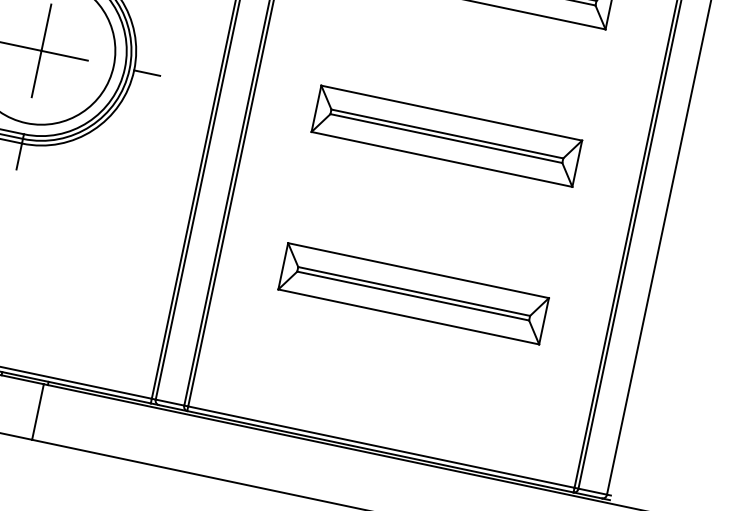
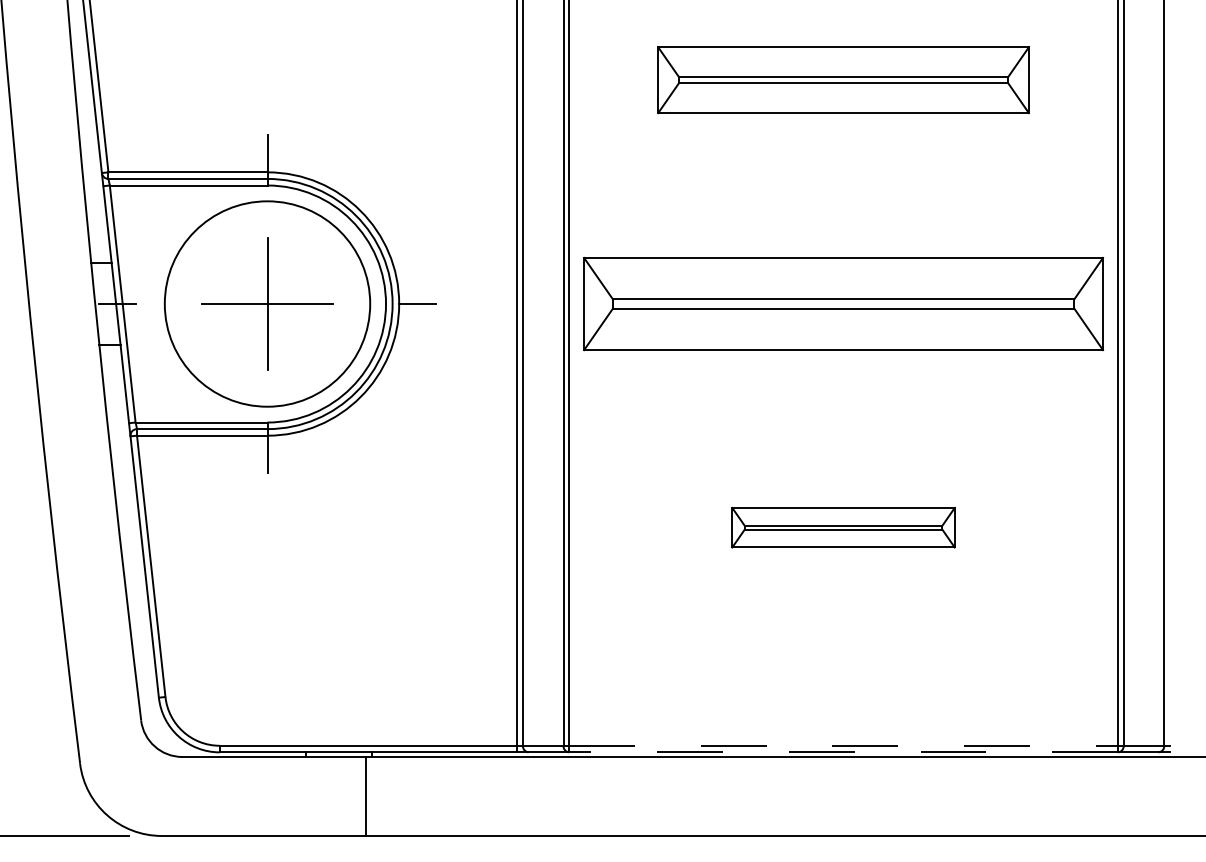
part: (446, 135) -> (843, 303), size x1.4
part: (413, 293) -> (843, 527), size x0.6
line: (382, 447) -> (844, 745), solid -> dashed
line: (380, 451) -> (843, 752), solid -> dashed

